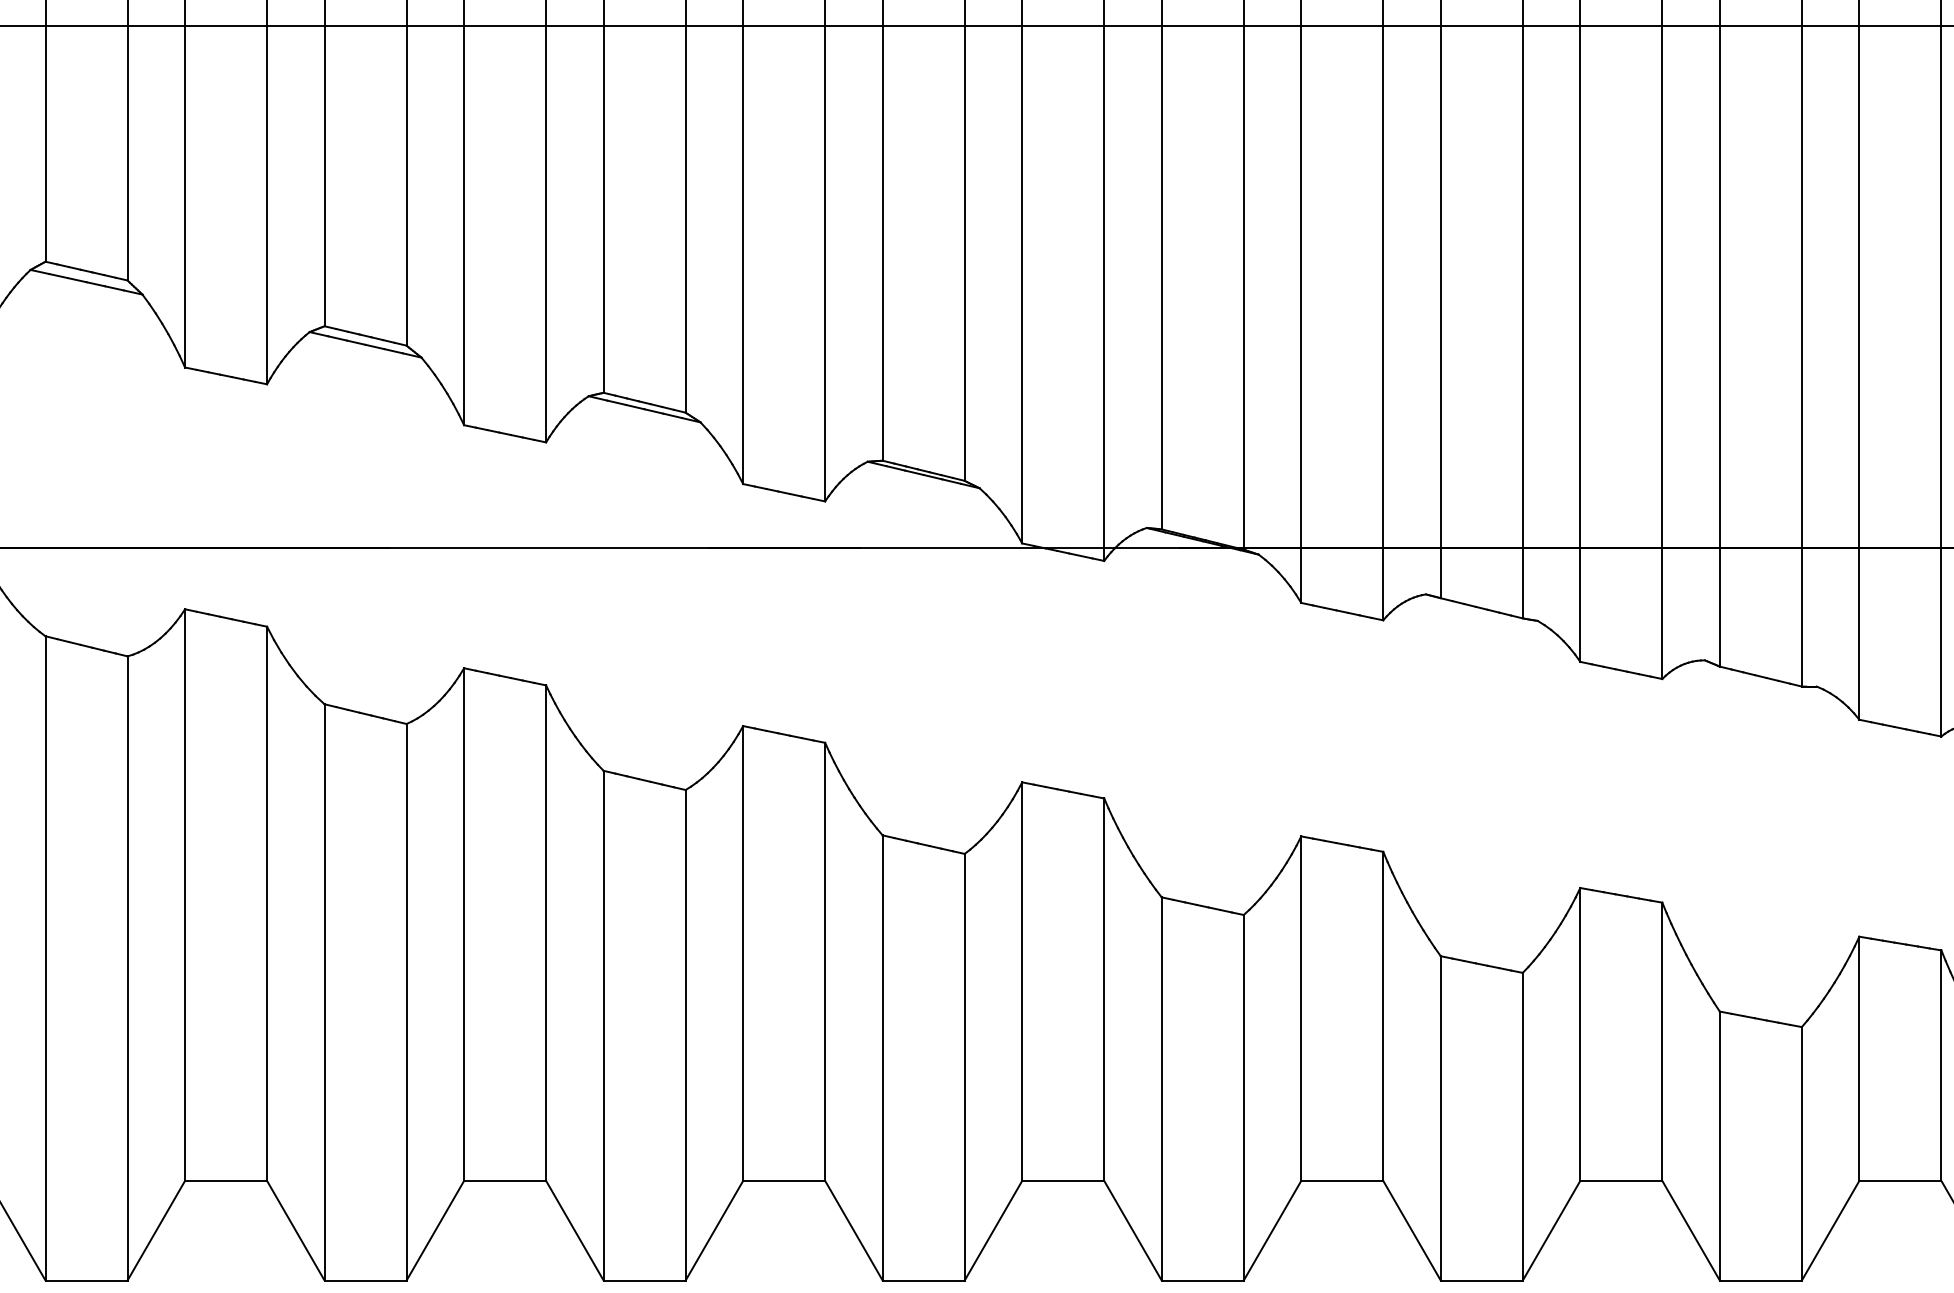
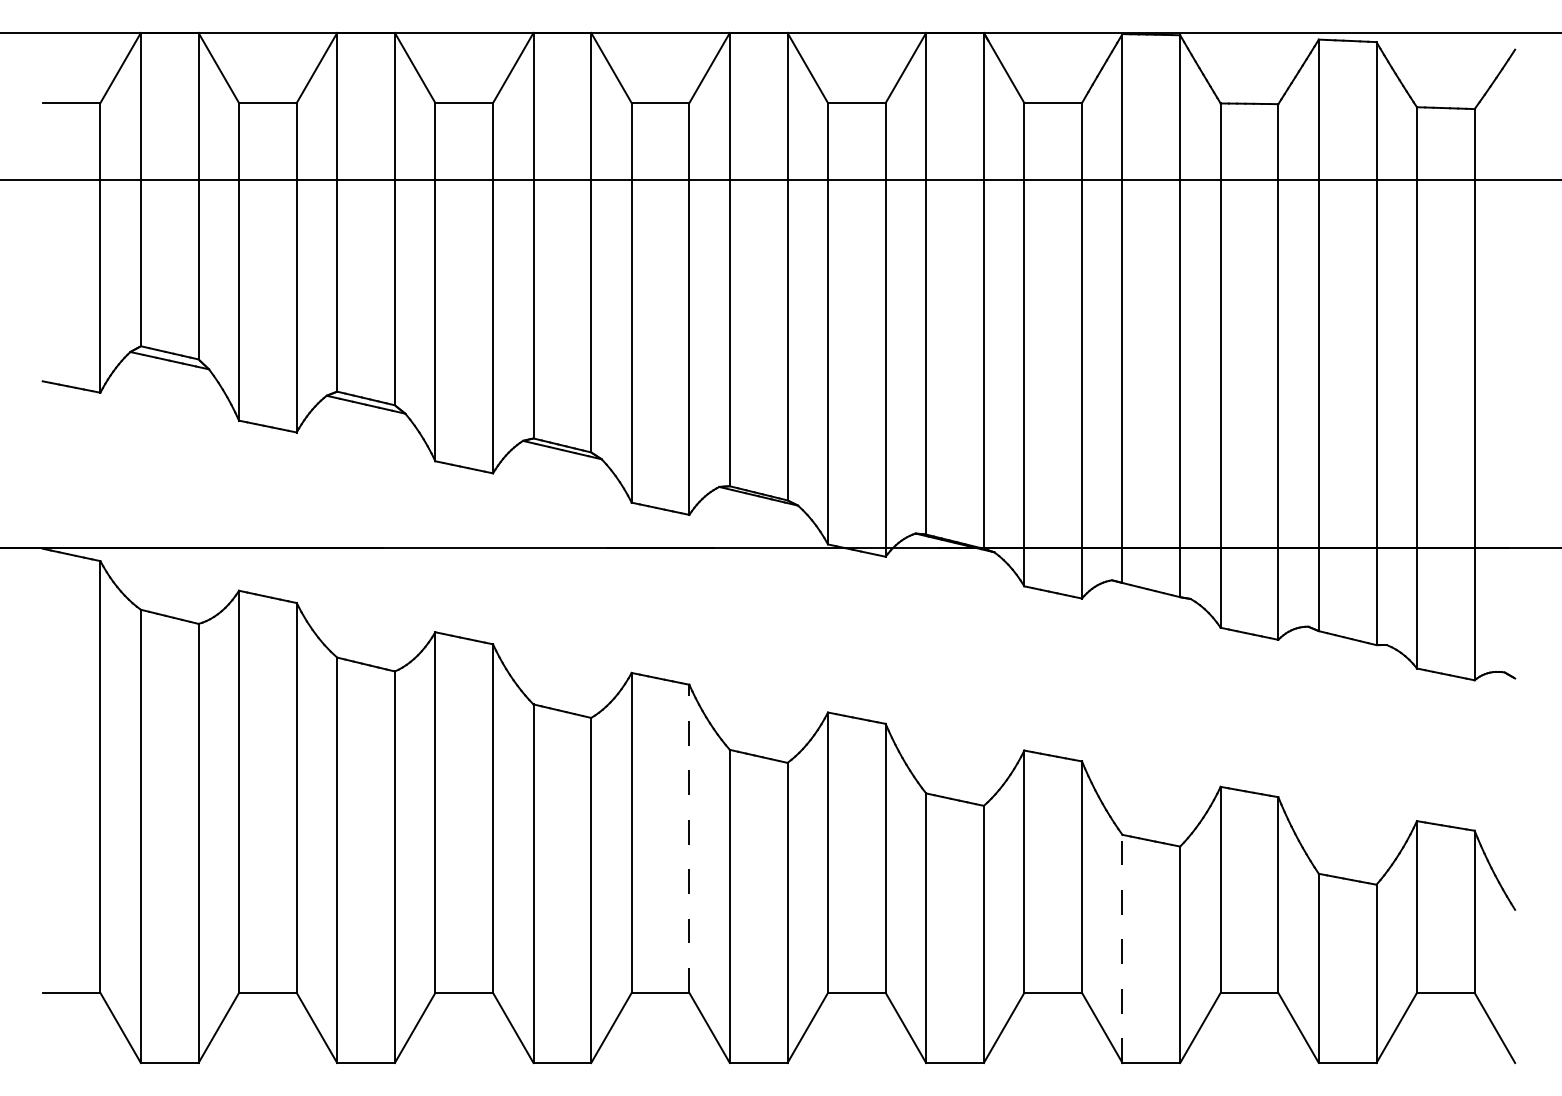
line: (825, 961) -> (689, 838), solid -> dashed
line: (1440, 1117) -> (1122, 948), solid -> dashed

